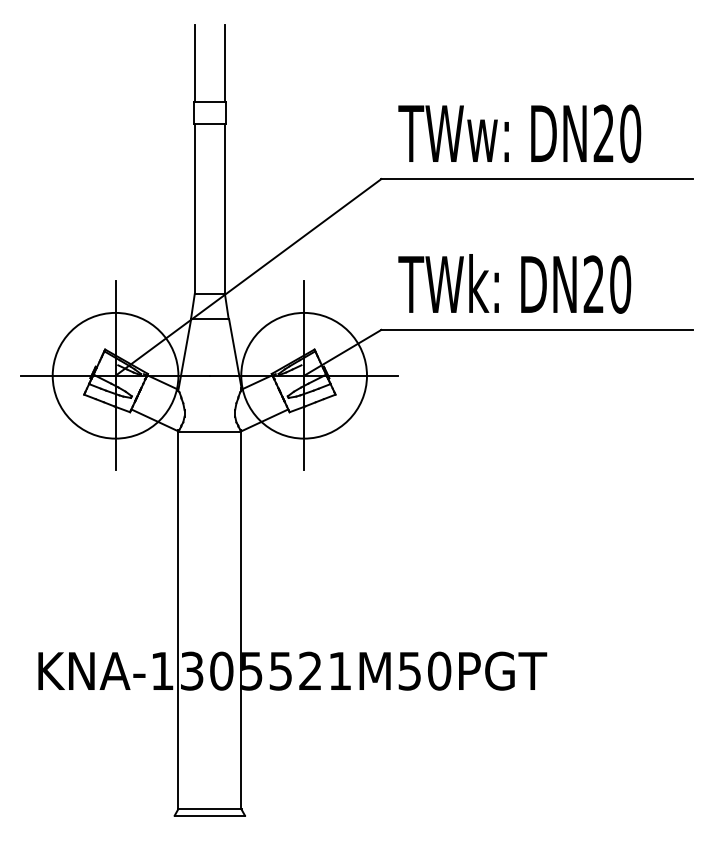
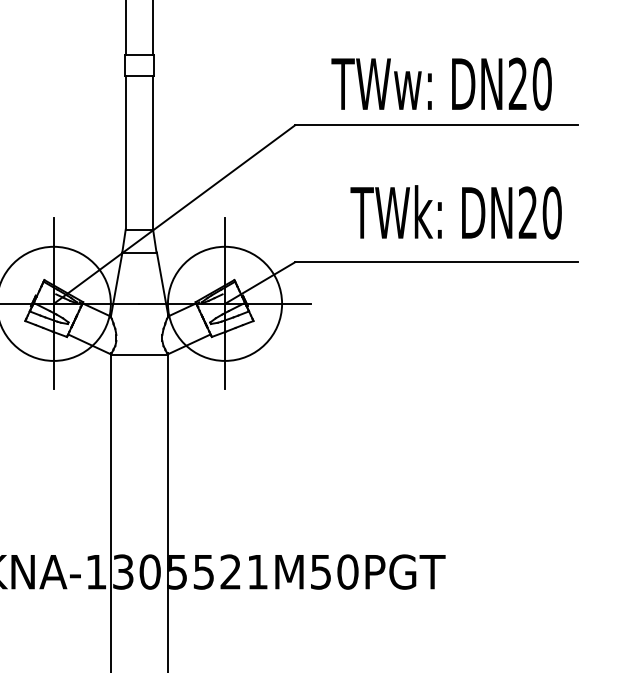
text: (519, 133) -> (441, 83), moved
text: (514, 283) -> (455, 211), moved

